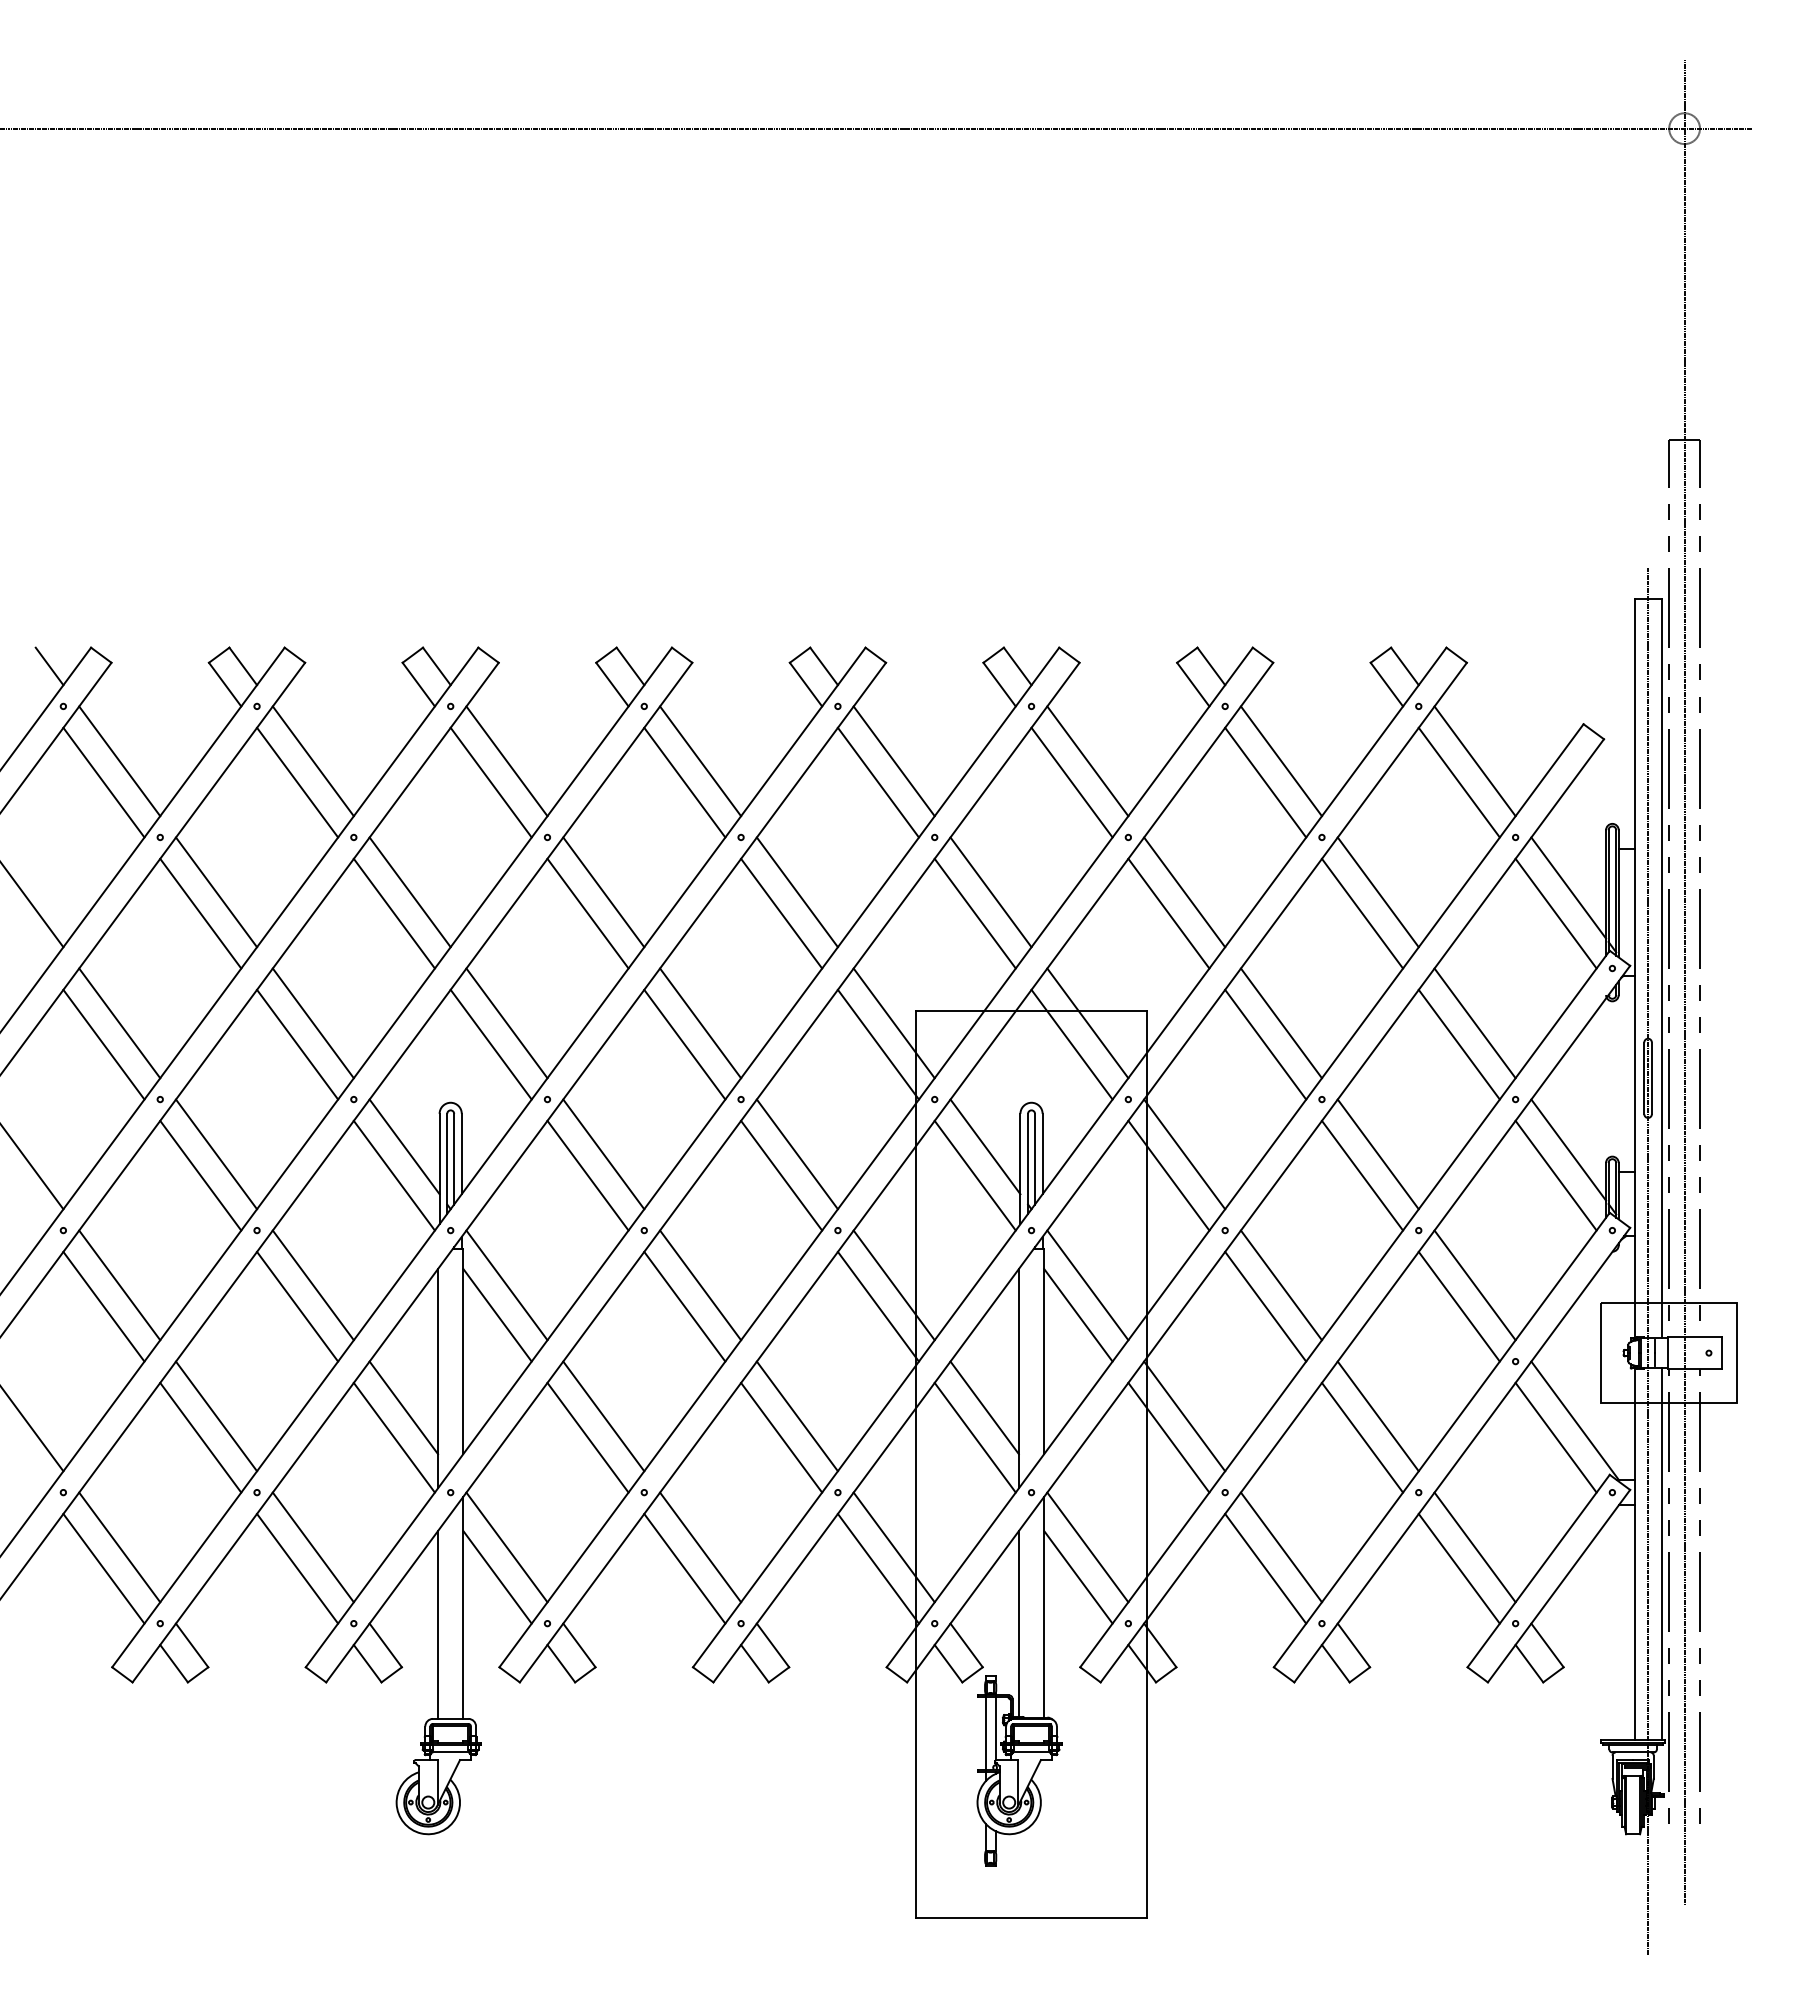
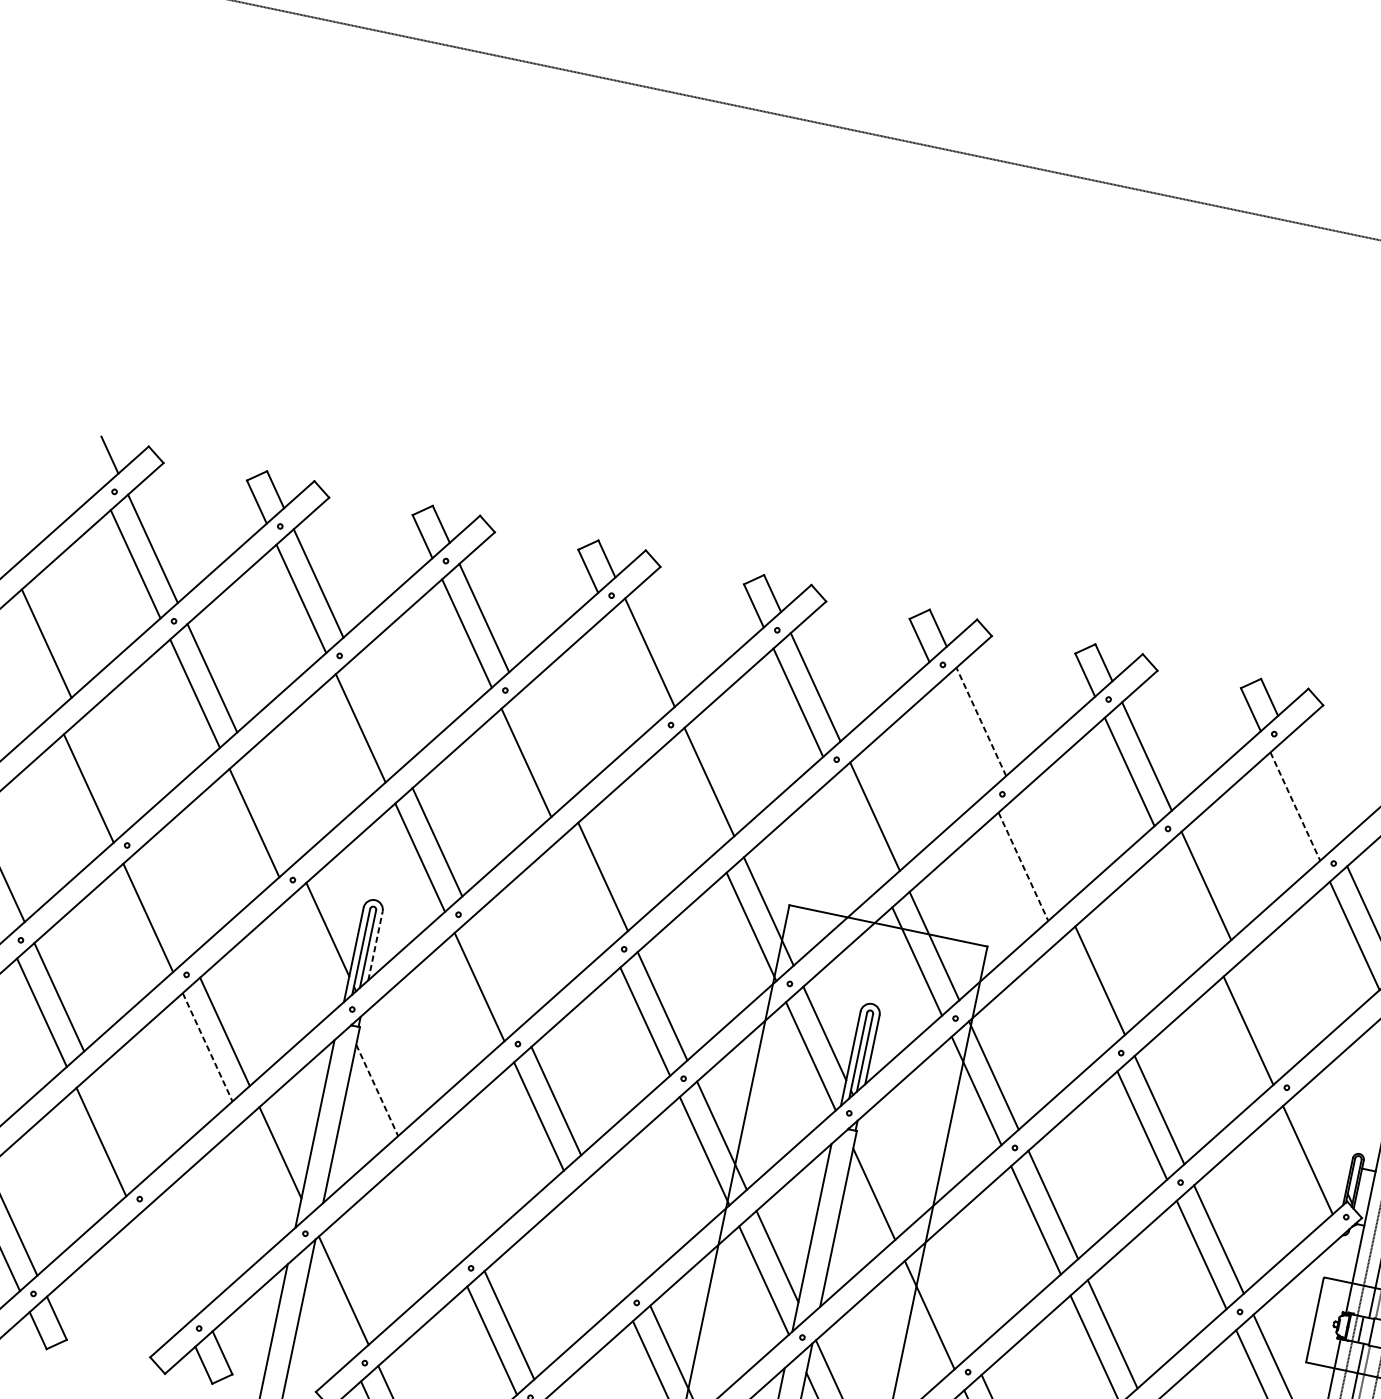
line: (1087, 760) -> (981, 721), solid -> dashed
line: (1474, 761) -> (1312, 791), removed
line: (684, 782) -> (632, 667), removed
line: (1071, 782) -> (963, 737), removed
line: (1459, 783) -> (1295, 807), solid -> dashed
line: (409, 892) -> (377, 712), removed
line: (603, 892) -> (543, 747), removed
line: (1184, 892) -> (1040, 851), removed
line: (781, 913) -> (692, 797), removed
line: (974, 913) -> (857, 831), removed
line: (1362, 913) -> (1189, 901), removed
line: (1169, 914) -> (1023, 867), solid -> dashed
line: (119, 1023) -> (105, 773), removed
line: (312, 1023) -> (271, 807), removed
line: (1474, 1023) -> (1265, 1015), removed
line: (684, 1044) -> (585, 892), removed
line: (1265, 1044) -> (1082, 995), removed
line: (1568, 1149) -> (1323, 1139), removed
line: (461, 1153) -> (375, 945), solid -> dashed
line: (216, 1154) -> (165, 902), removed
line: (603, 1154) -> (496, 971), removed
line: (393, 1175) -> (313, 952), removed
line: (506, 1285) -> (390, 1066), removed
line: (1087, 1285) -> (887, 1170), removed
line: (297, 1307) -> (207, 1047), solid -> dashed
line: (497, 1315) -> (377, 1090), solid -> dashed
line: (216, 1416) -> (118, 1126), removed
line: (603, 1416) -> (449, 1195), removed
line: (796, 1416) -> (614, 1230), removed
line: (1184, 1416) -> (946, 1299), removed
line: (393, 1437) -> (266, 1176), removed
line: (587, 1437) -> (432, 1211), removed
line: (781, 1437) -> (598, 1245), removed
line: (312, 1547) -> (177, 1256), removed
line: (297, 1568) -> (160, 1271), removed
line: (497, 1577) -> (330, 1314), removed

